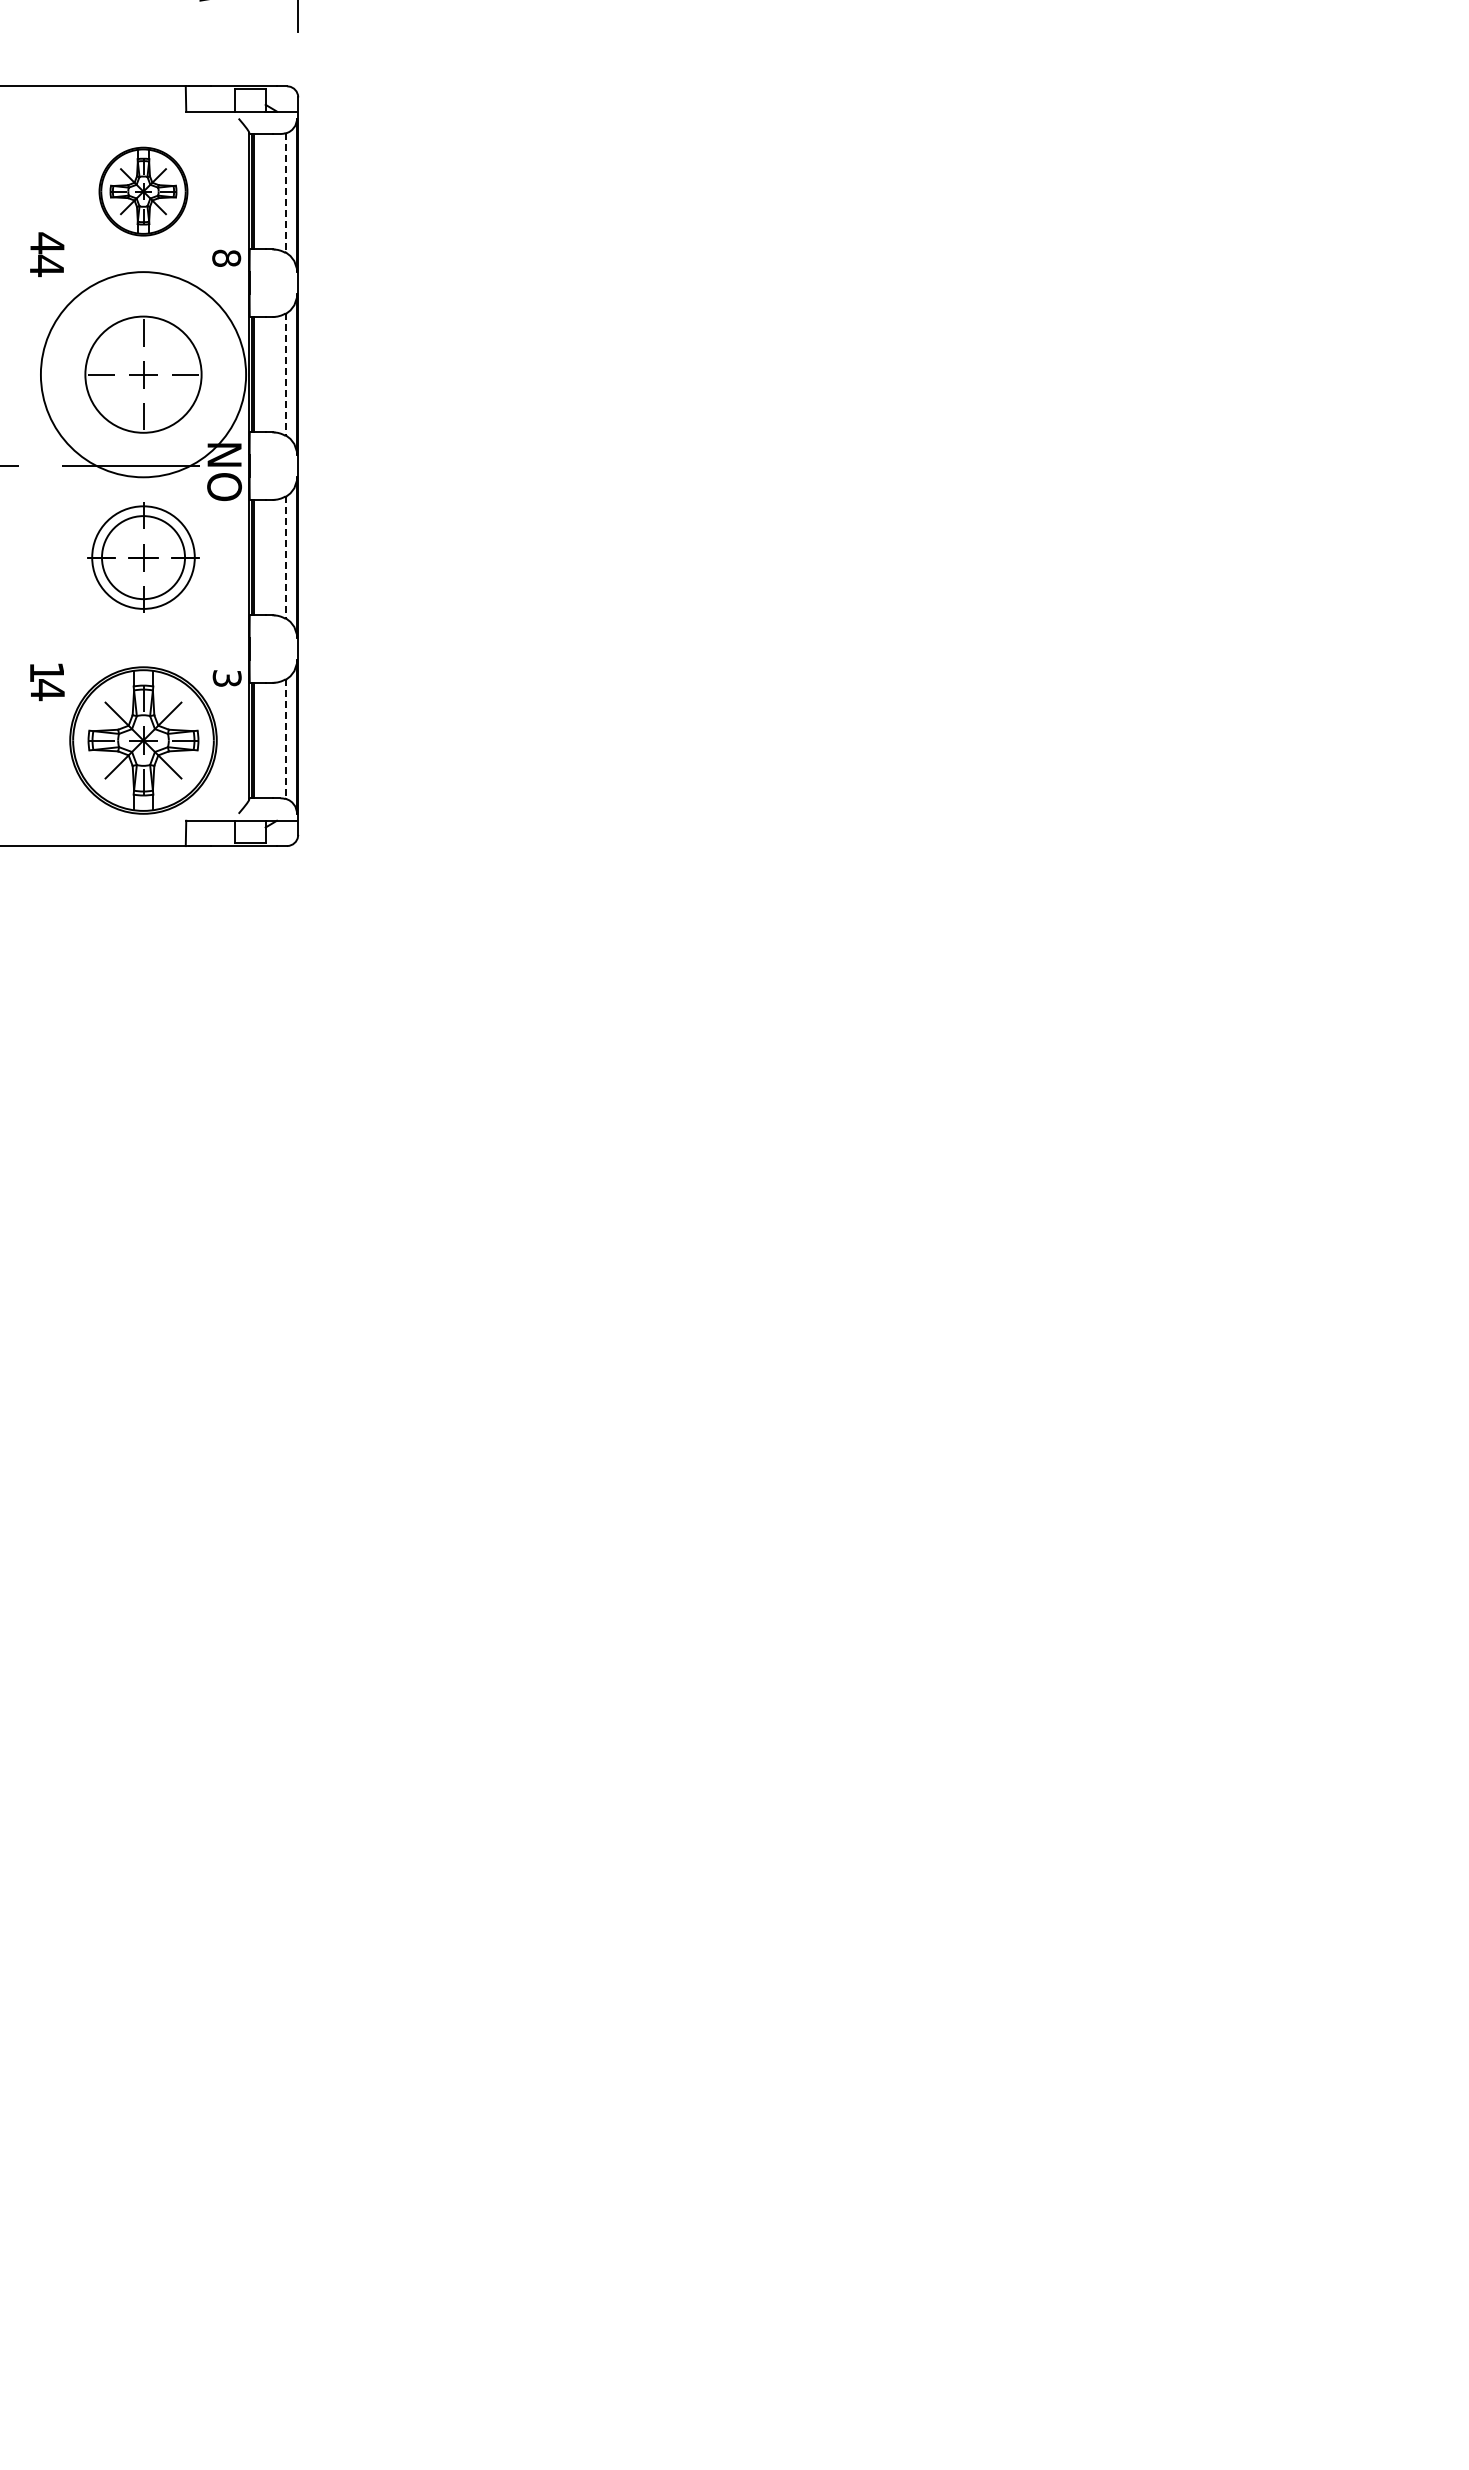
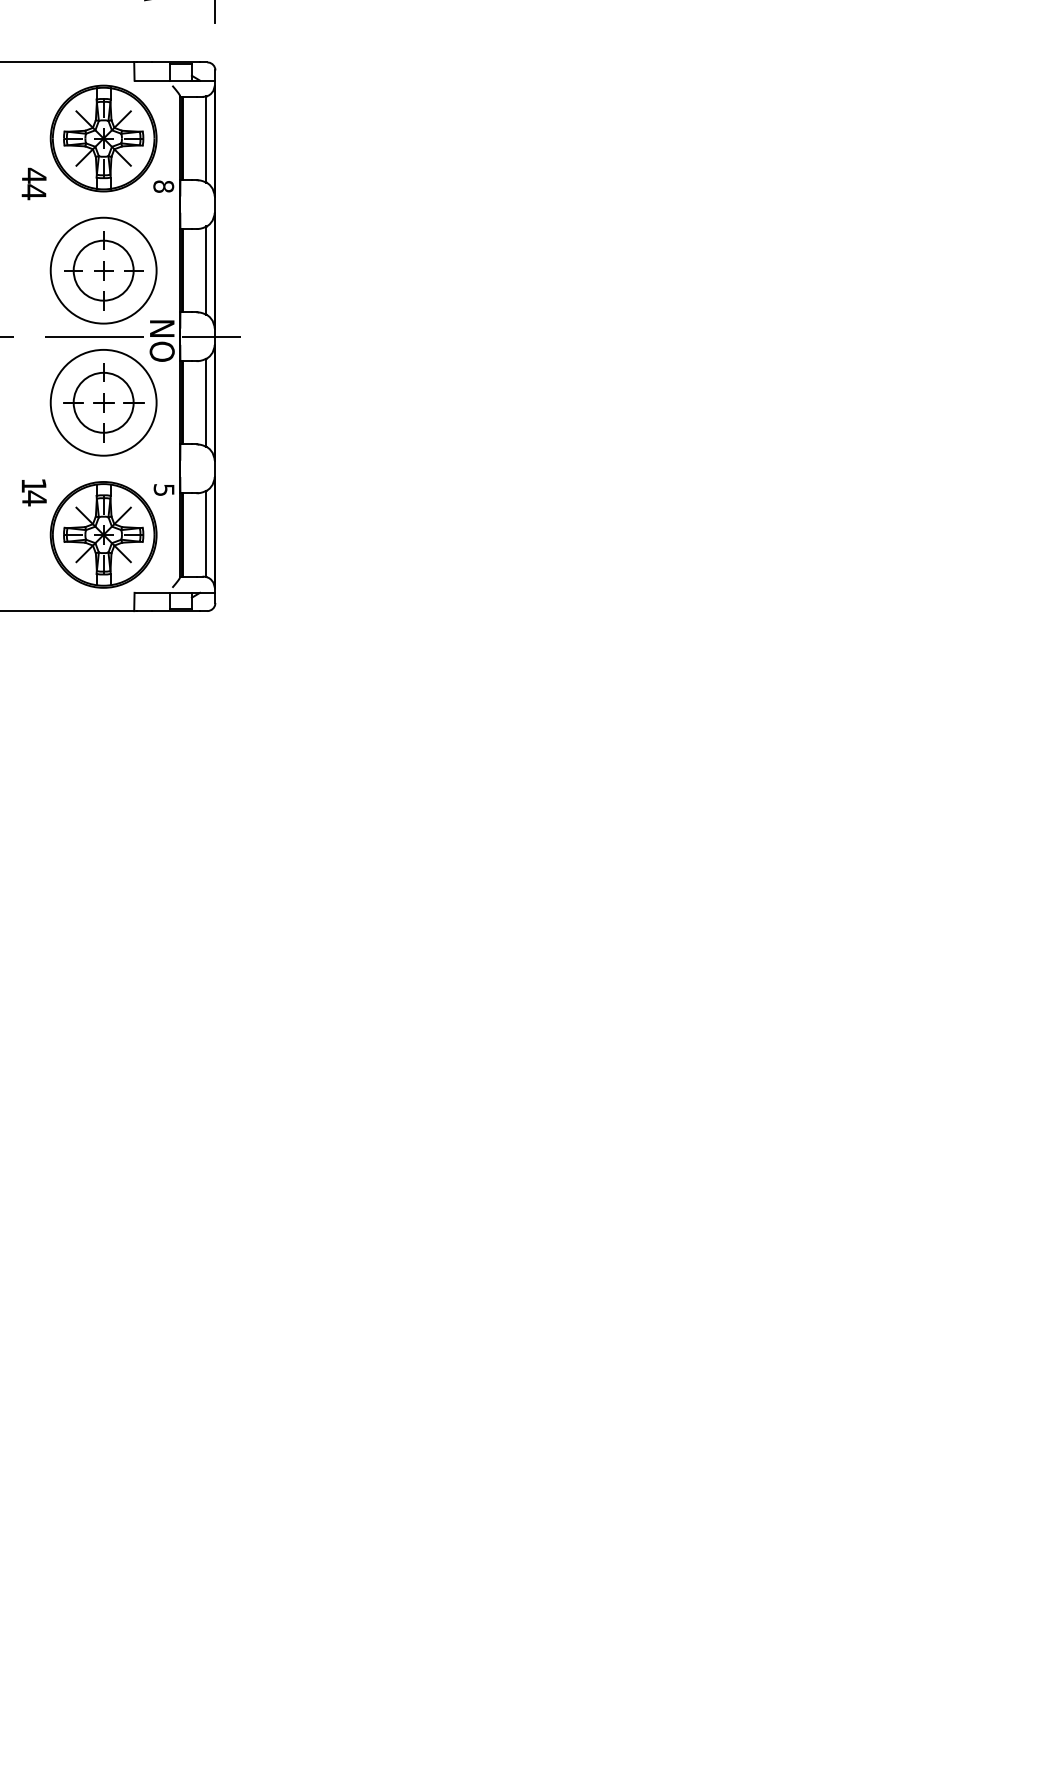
part: (143, 191) -> (103, 138), size x1.67
line: (285, 193) -> (206, 139), dashed -> solid
circle: (143, 374) -> (103, 270), size x0.71
circle: (143, 374) -> (103, 270), size x0.71
line: (285, 375) -> (206, 271), dashed -> solid
line: (292, 466) -> (211, 336), added
circle: (143, 557) -> (103, 402), size x1.43
line: (285, 558) -> (206, 403), dashed -> solid
text: (227, 678) -> (164, 490), 3 -> 5
line: (285, 739) -> (206, 534), dashed -> solid

